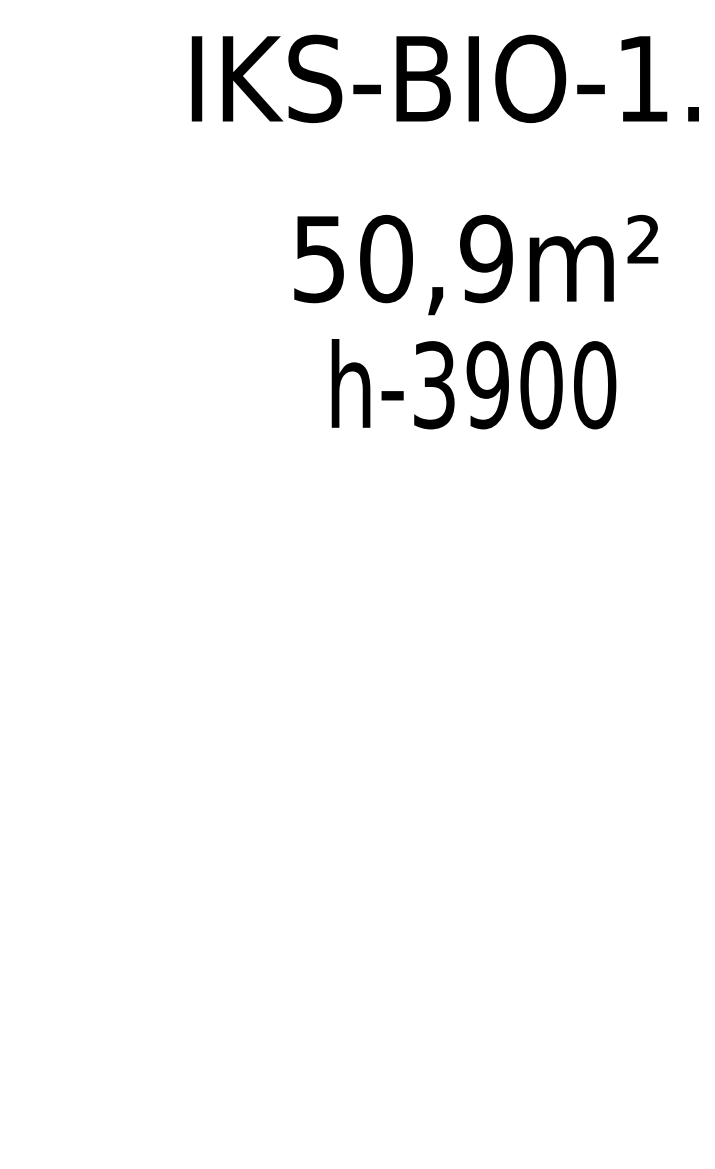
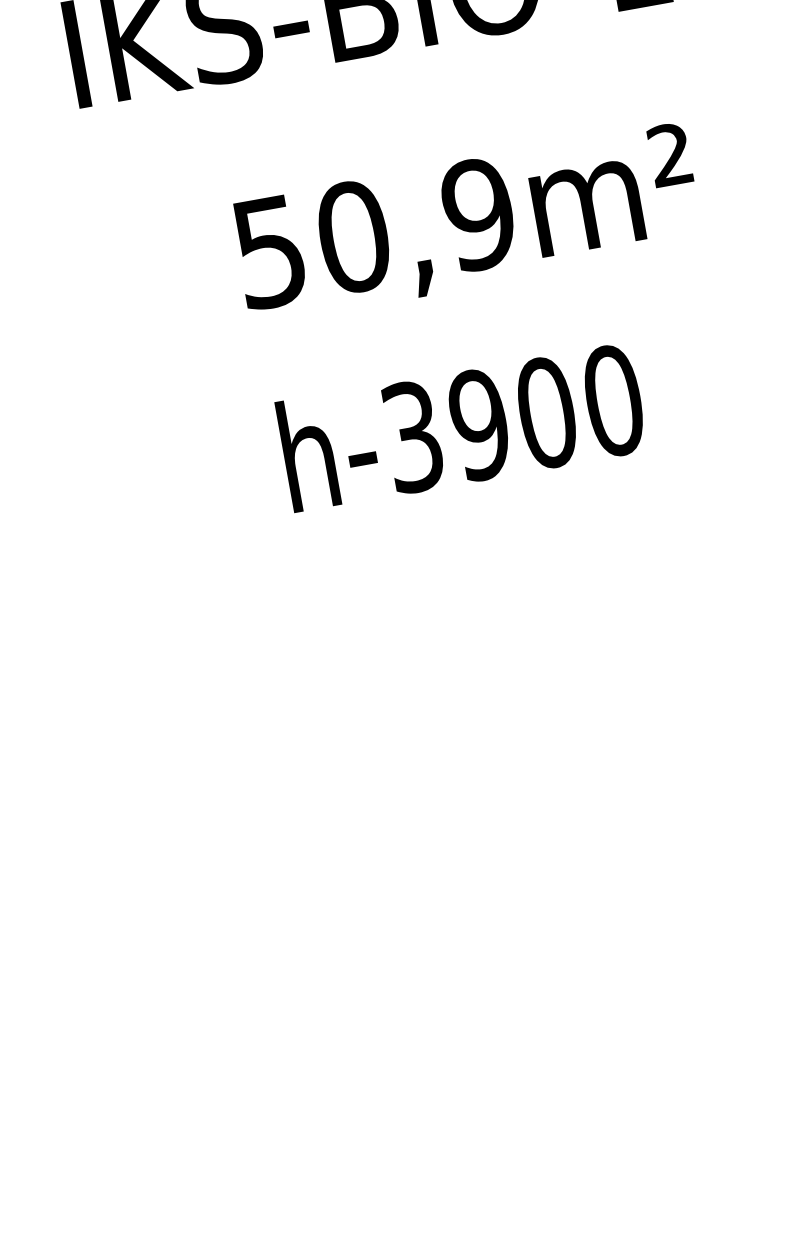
text: (473, 384) -> (461, 427), moved

